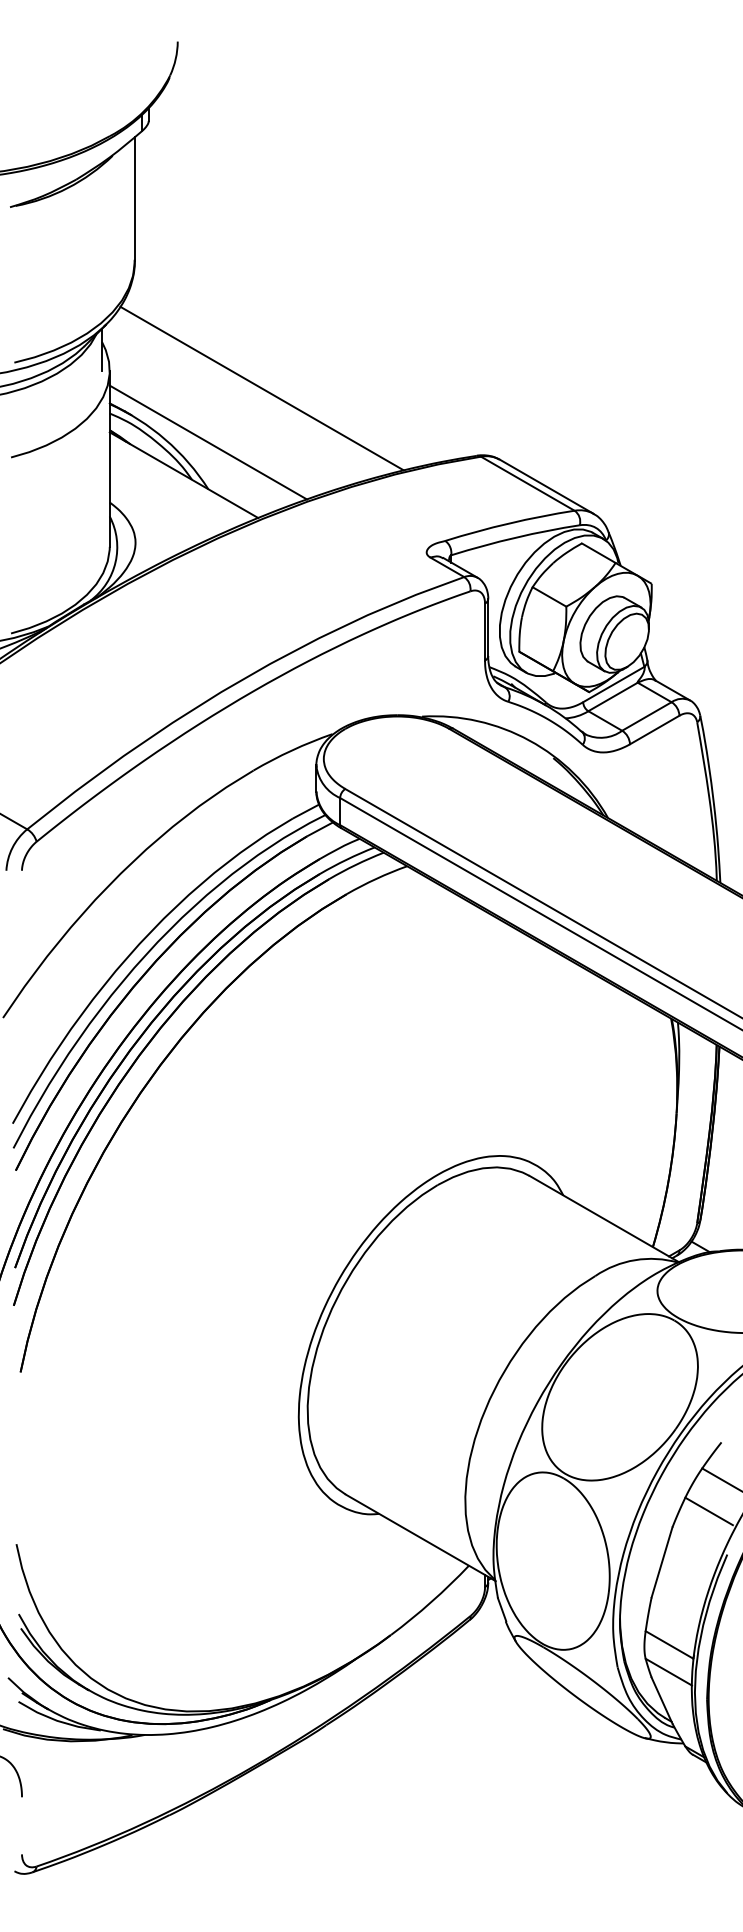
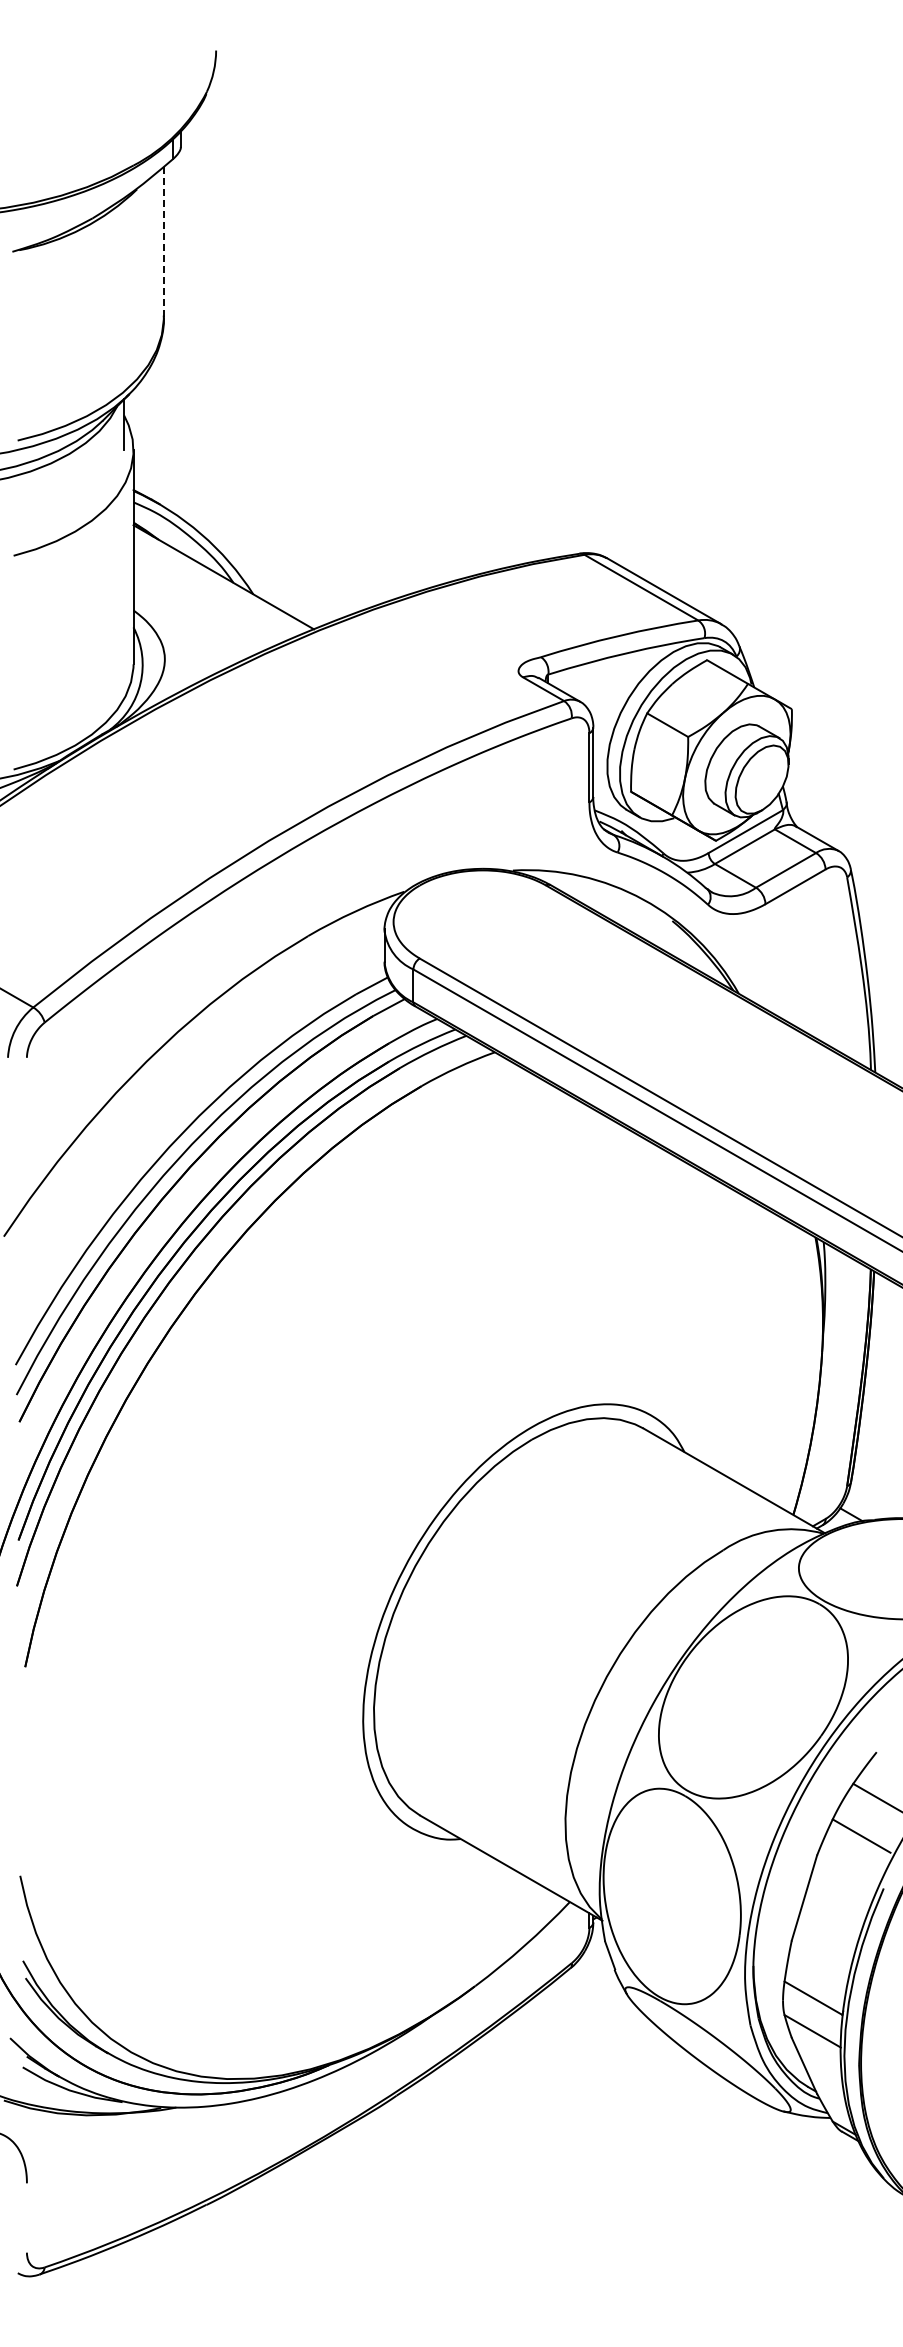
line: (134, 198) -> (163, 241), solid -> dashed
line: (262, 388) -> (318, 471), removed
line: (208, 442) -> (253, 537), removed

